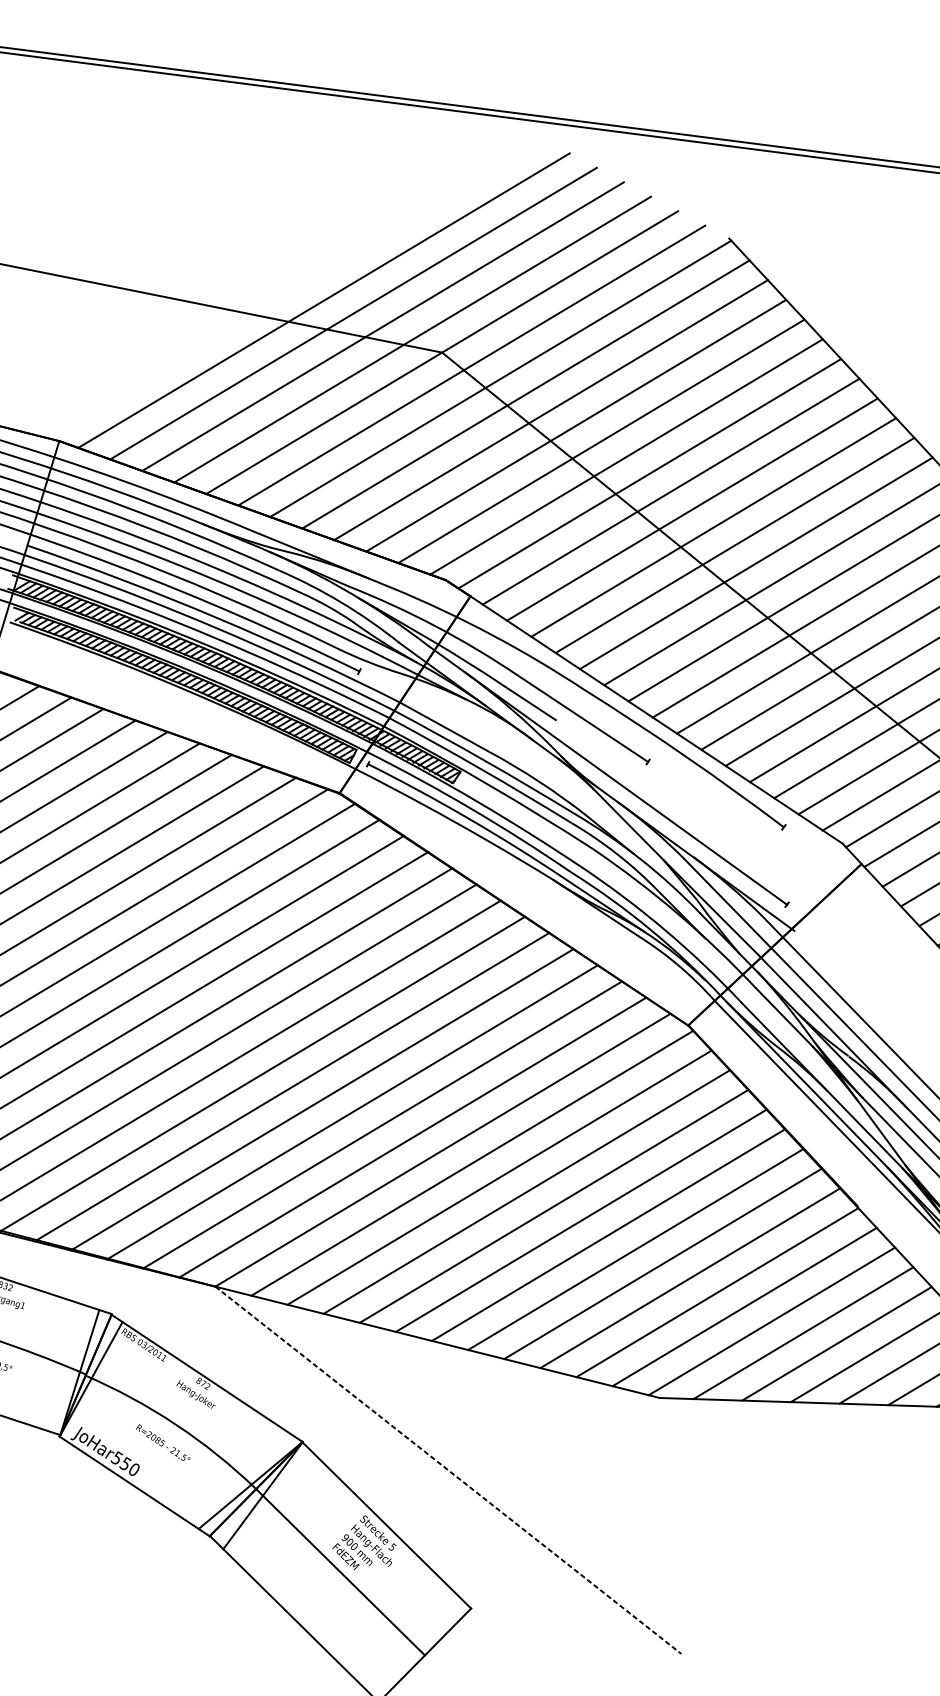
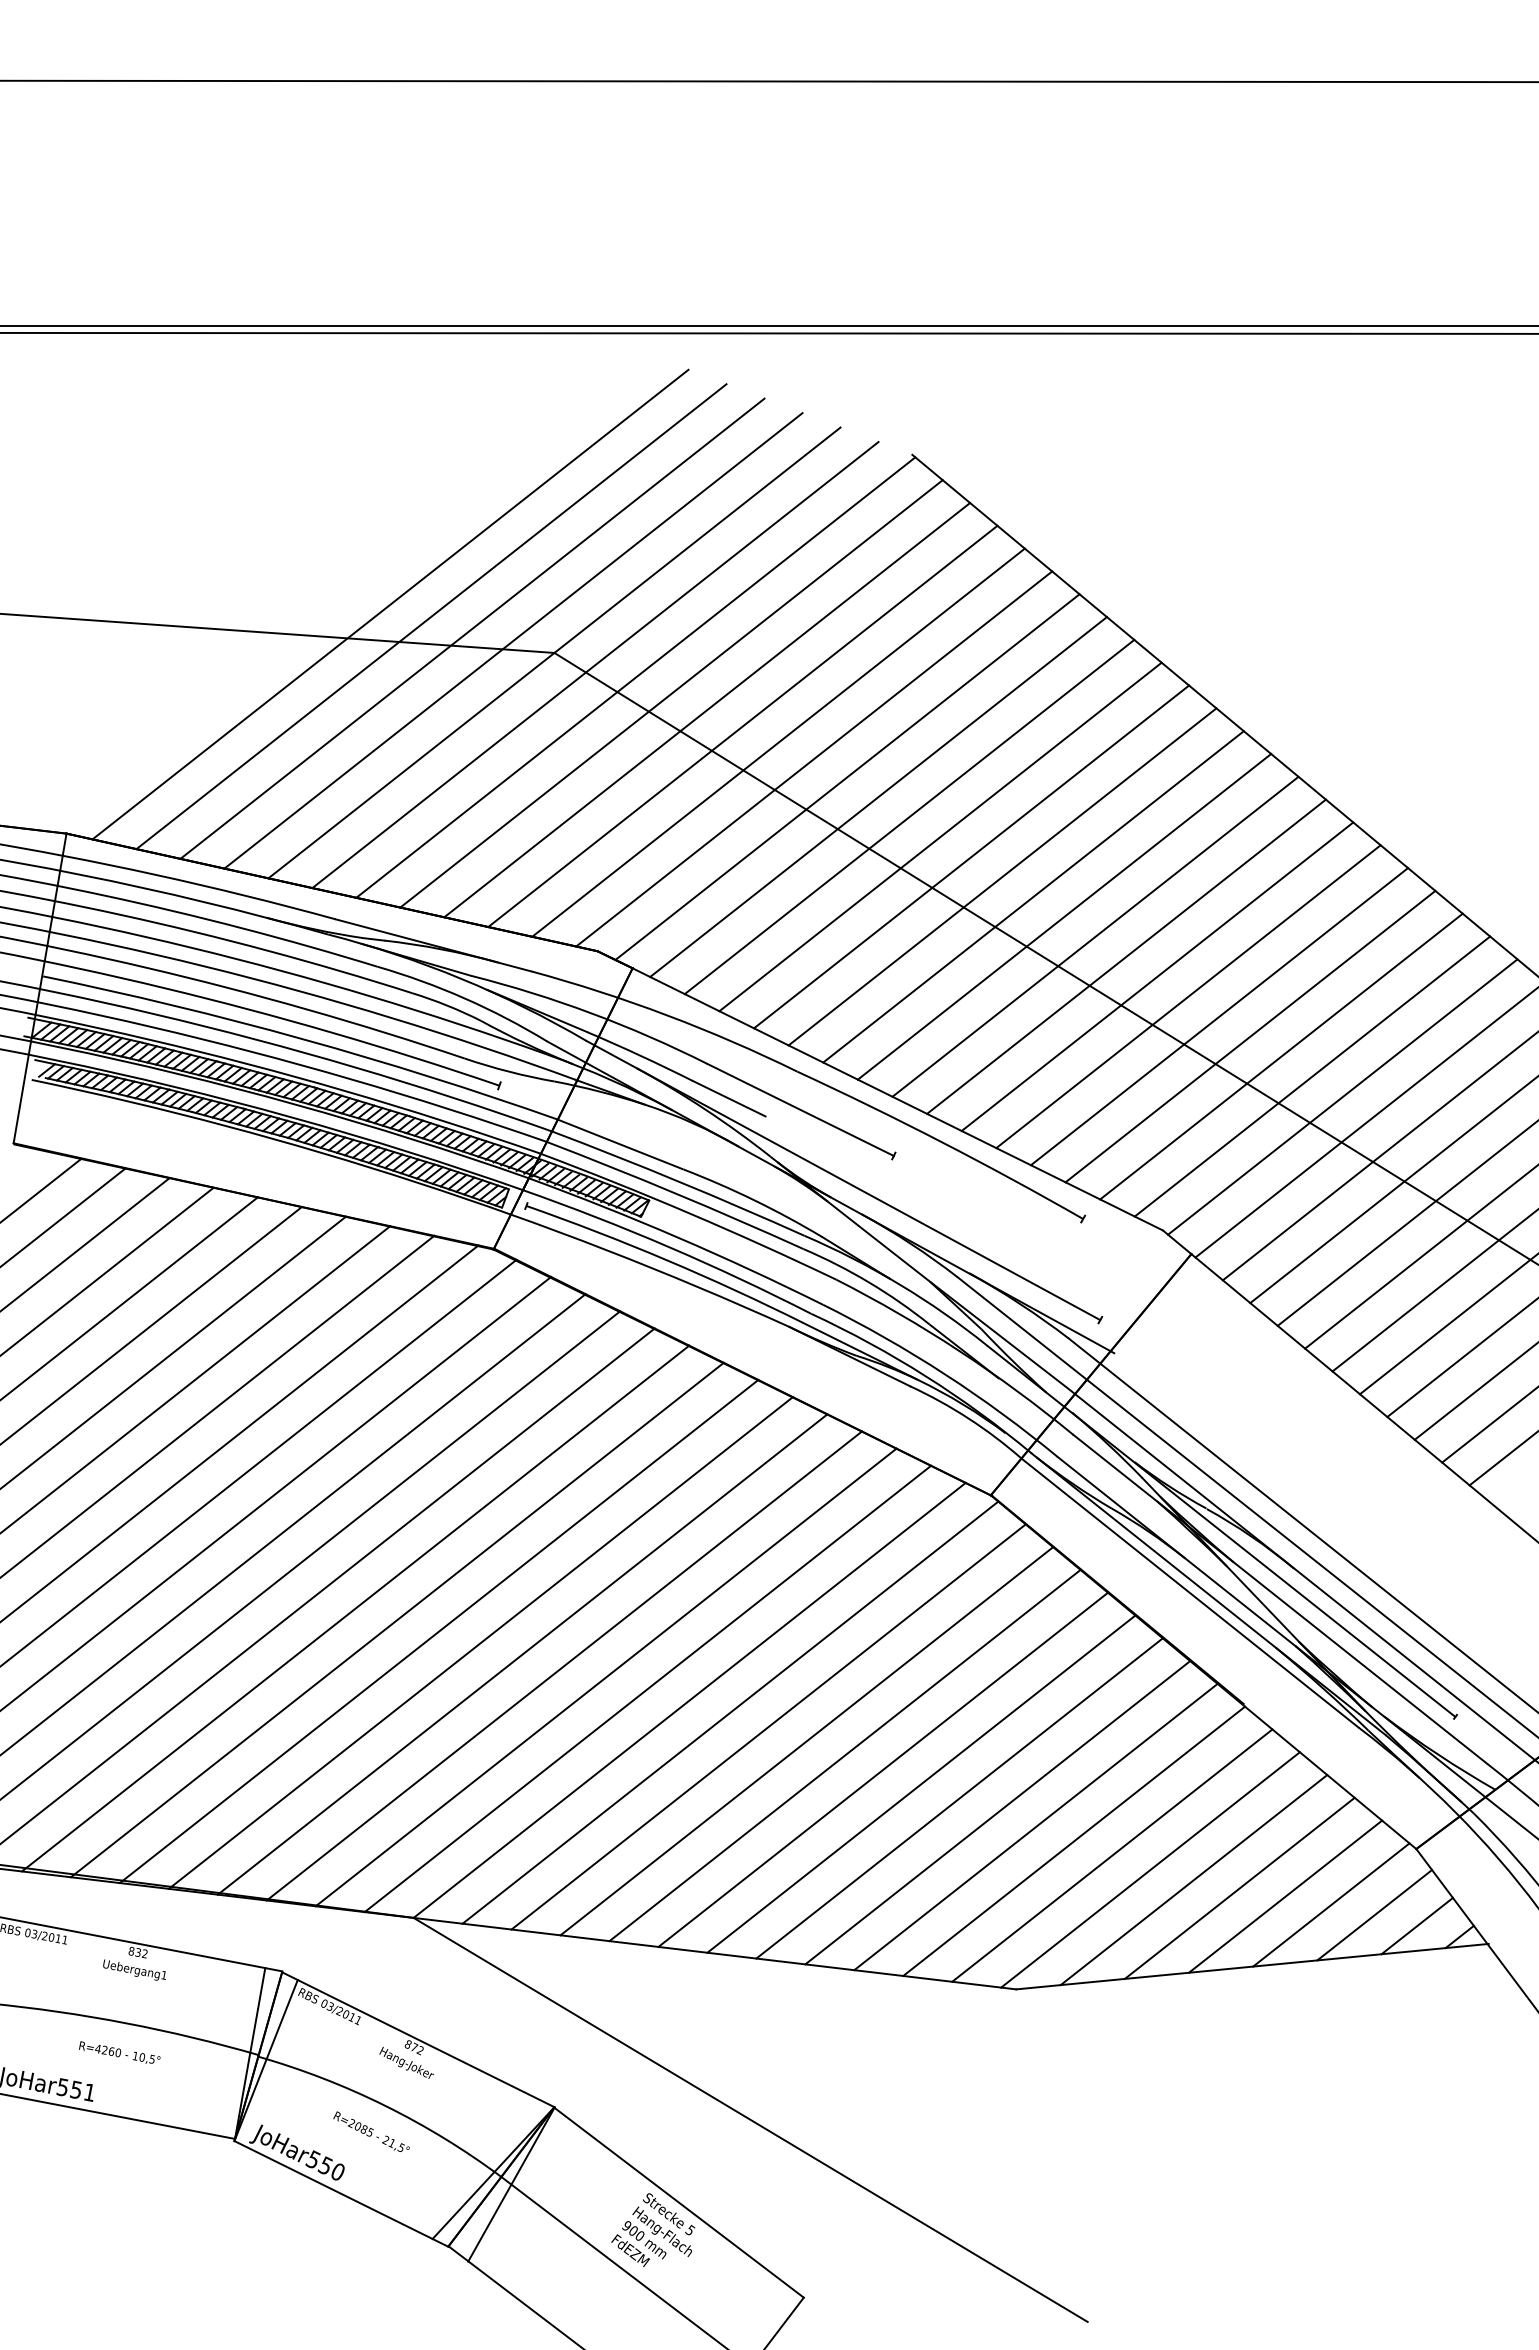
line: (448, 1469) -> (750, 2119), dashed -> solid

